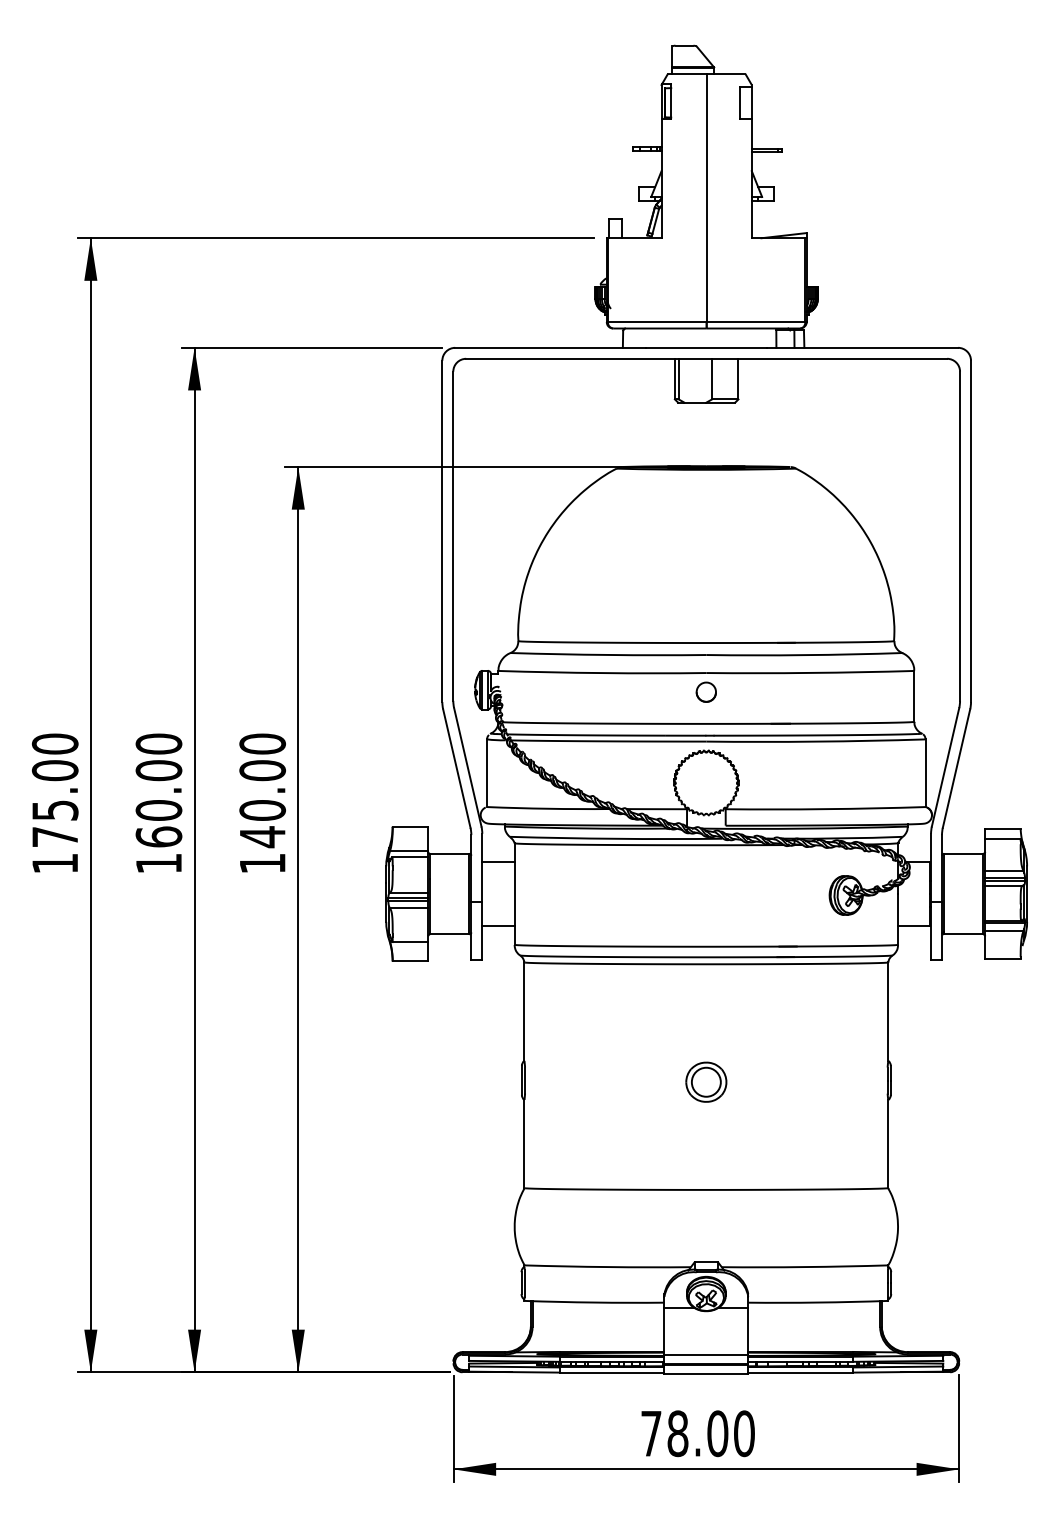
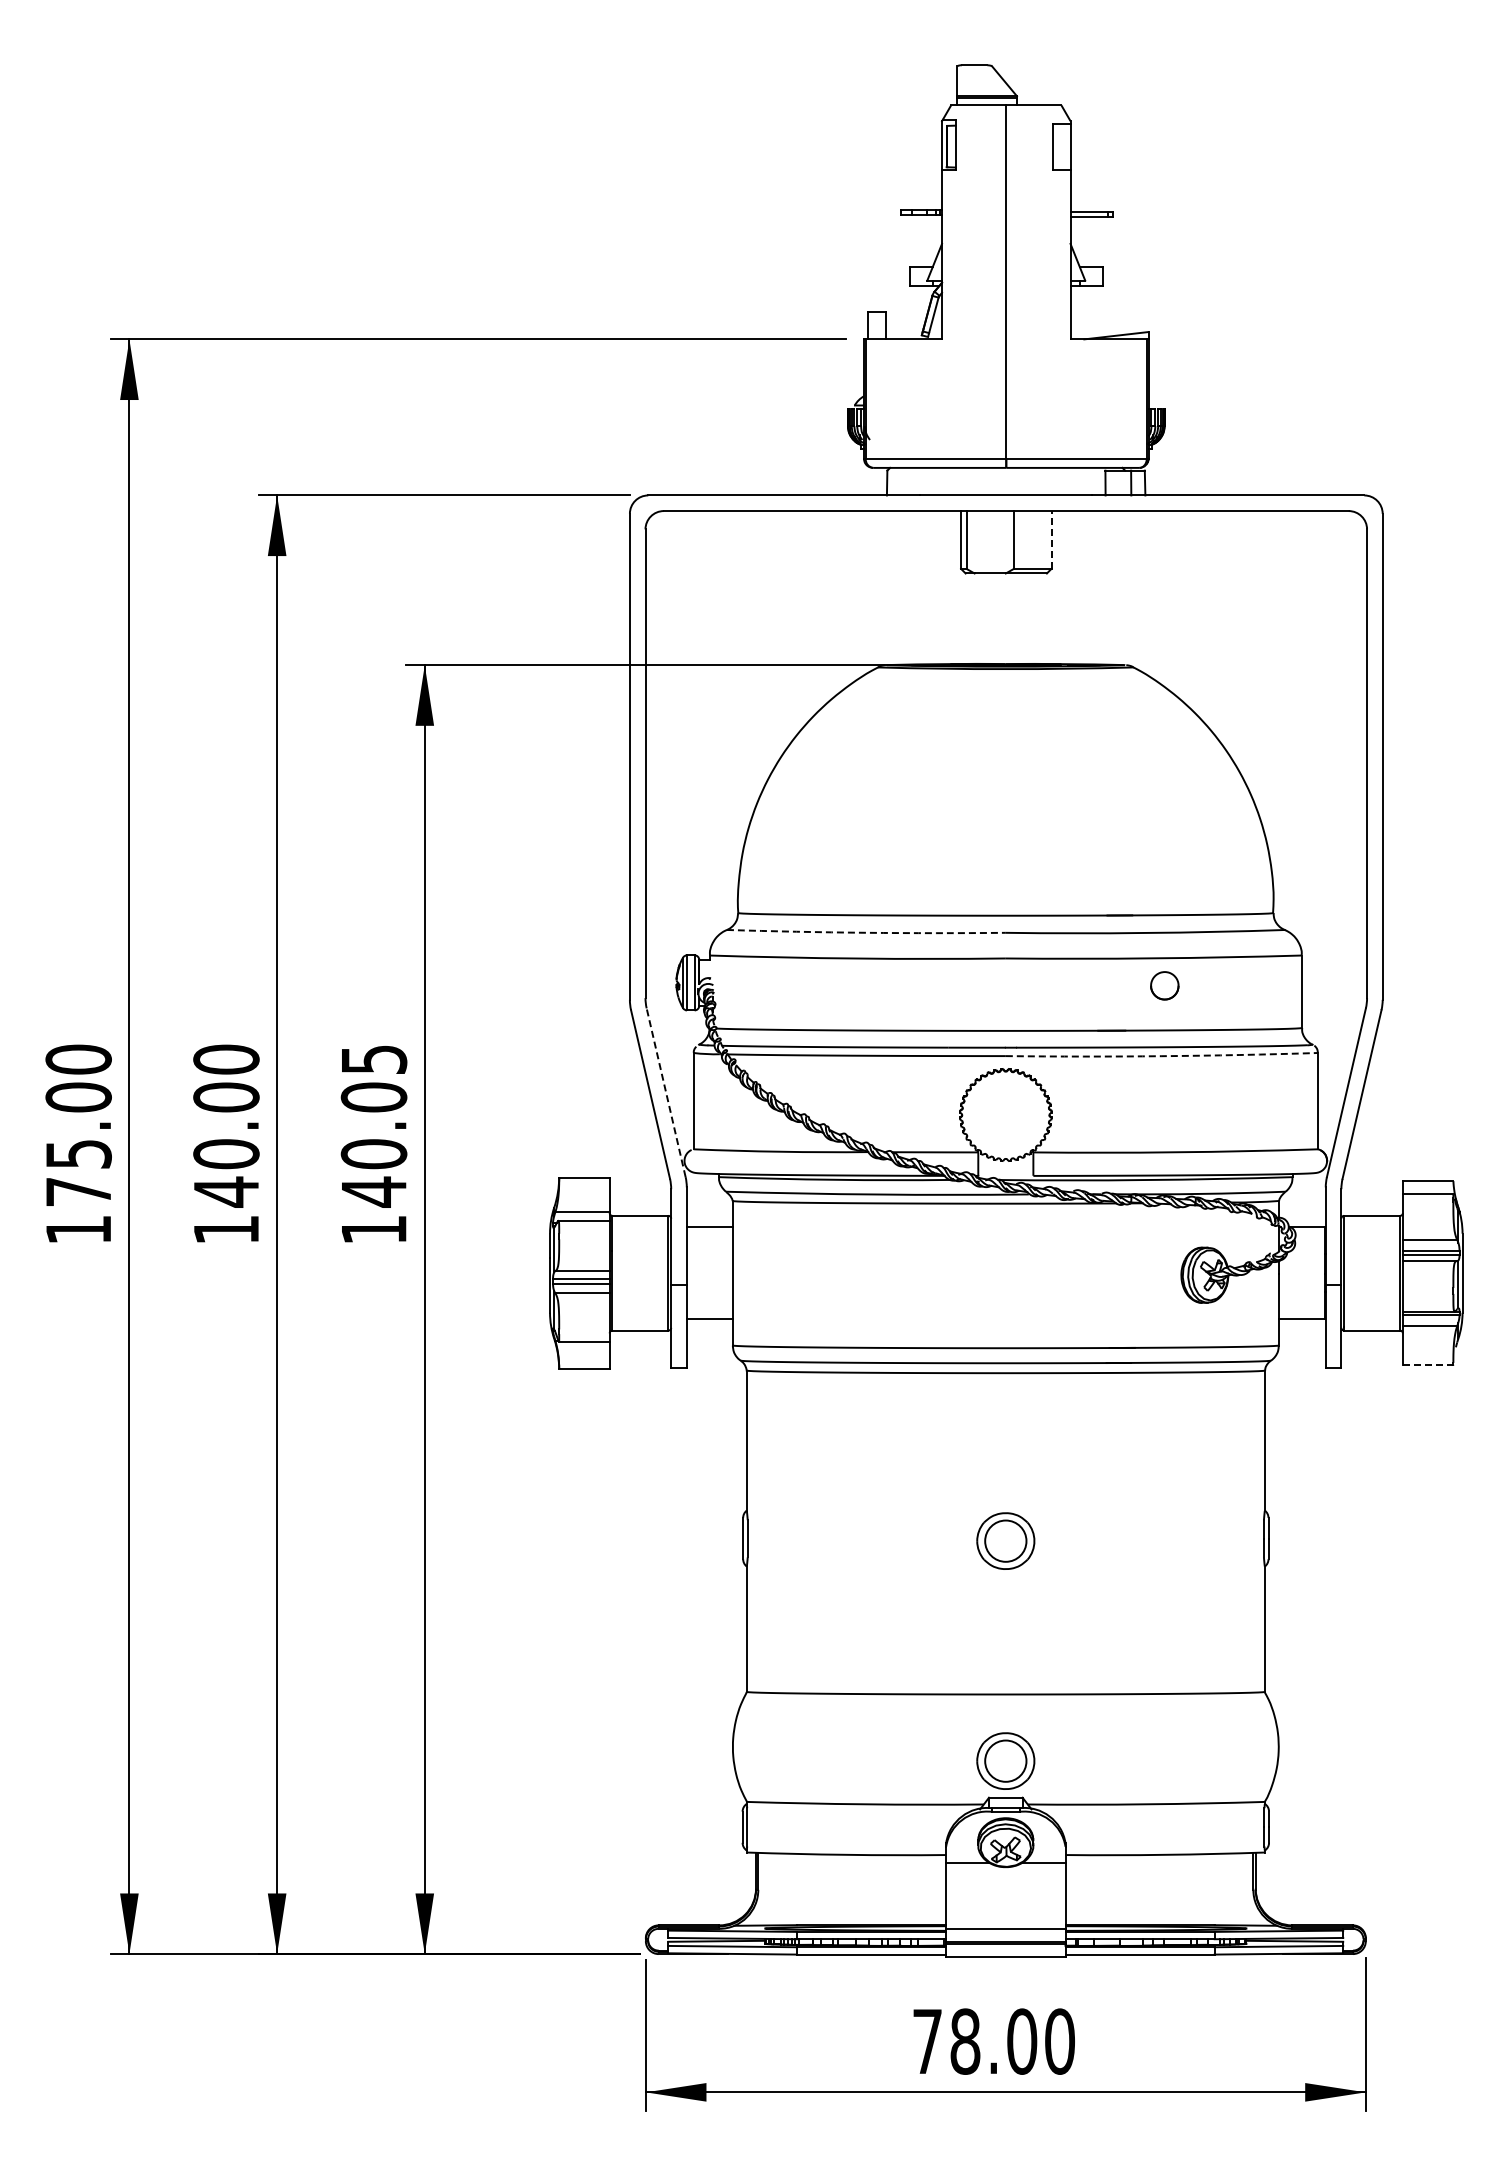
line: (738, 378) -> (1051, 539), solid -> dashed
arc: (608, 654) -> (866, 932), solid -> dashed
part: (706, 692) -> (1164, 985), moved
arc: (815, 741) -> (1161, 1056), solid -> dashed
text: (262, 743) -> (373, 1059), 140.00 -> 140.05
line: (468, 767) -> (666, 1092), solid -> dashed
text: (159, 836) -> (226, 1191), 160.00 -> 140.00
line: (1003, 958) -> (1428, 1365), solid -> dashed
part: (706, 1236) -> (1005, 1760), added

